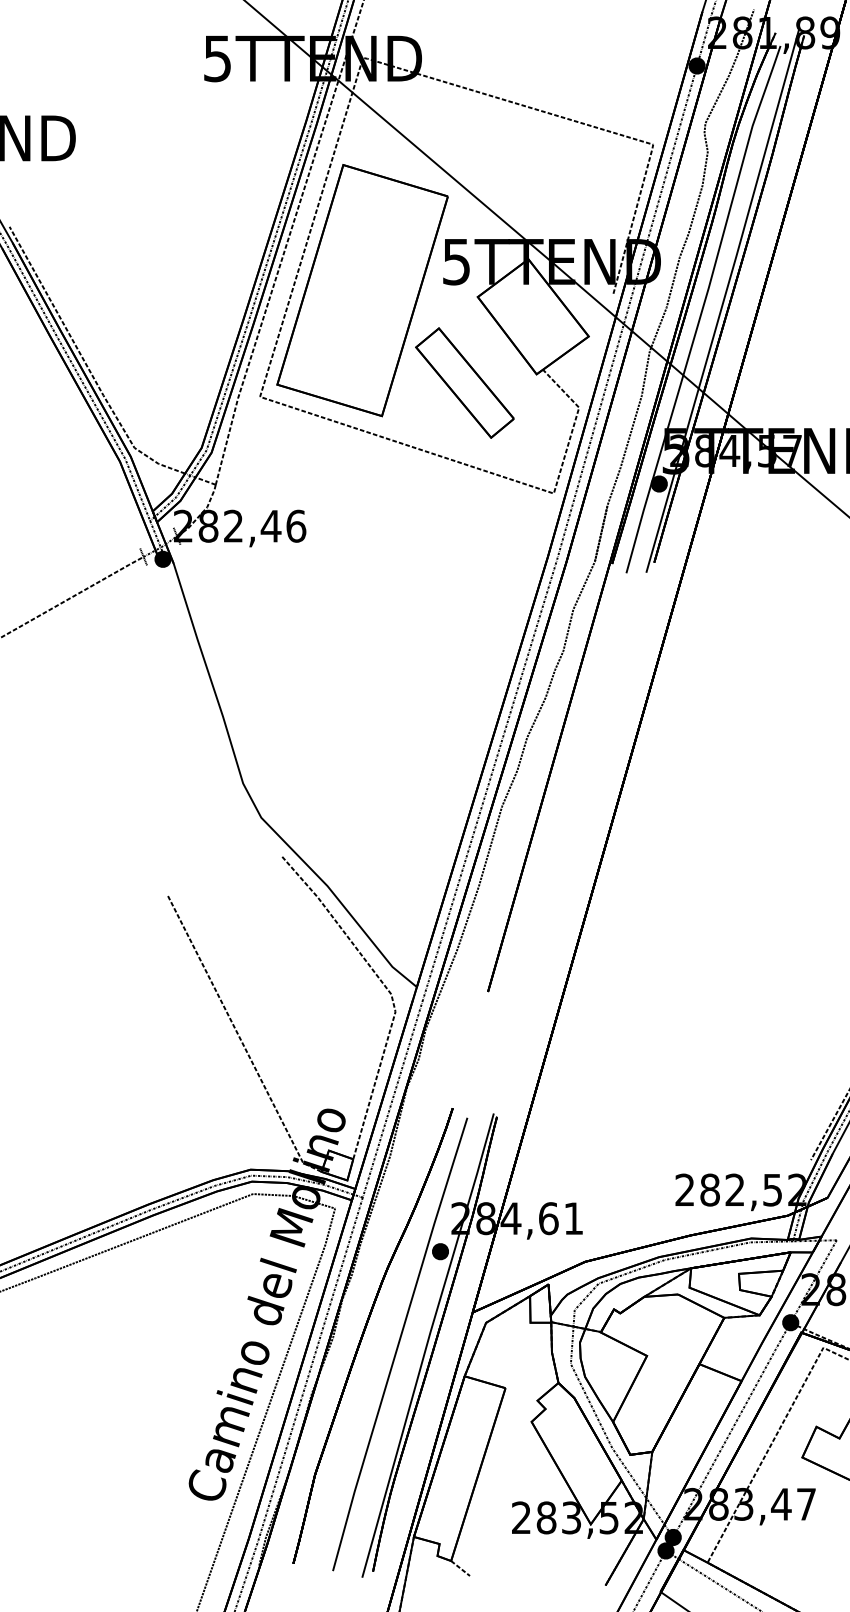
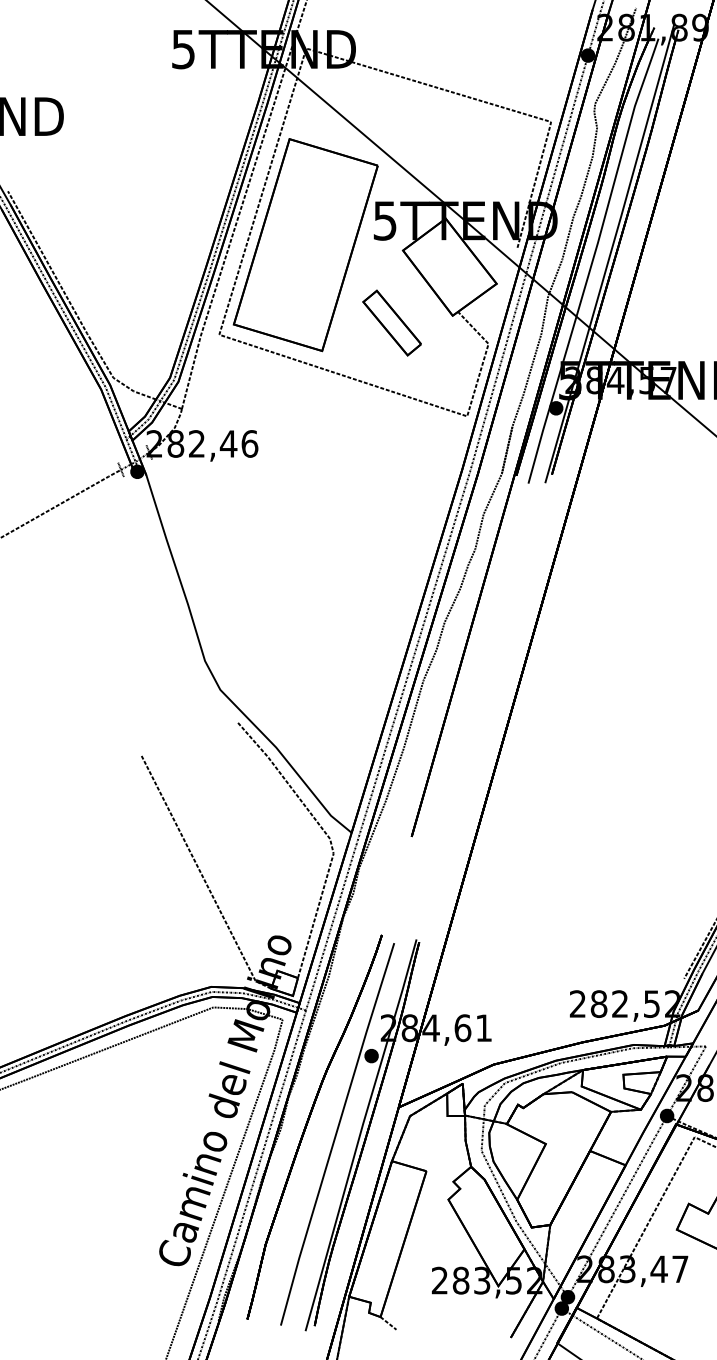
part: (464, 382) -> (391, 322), size x0.7

